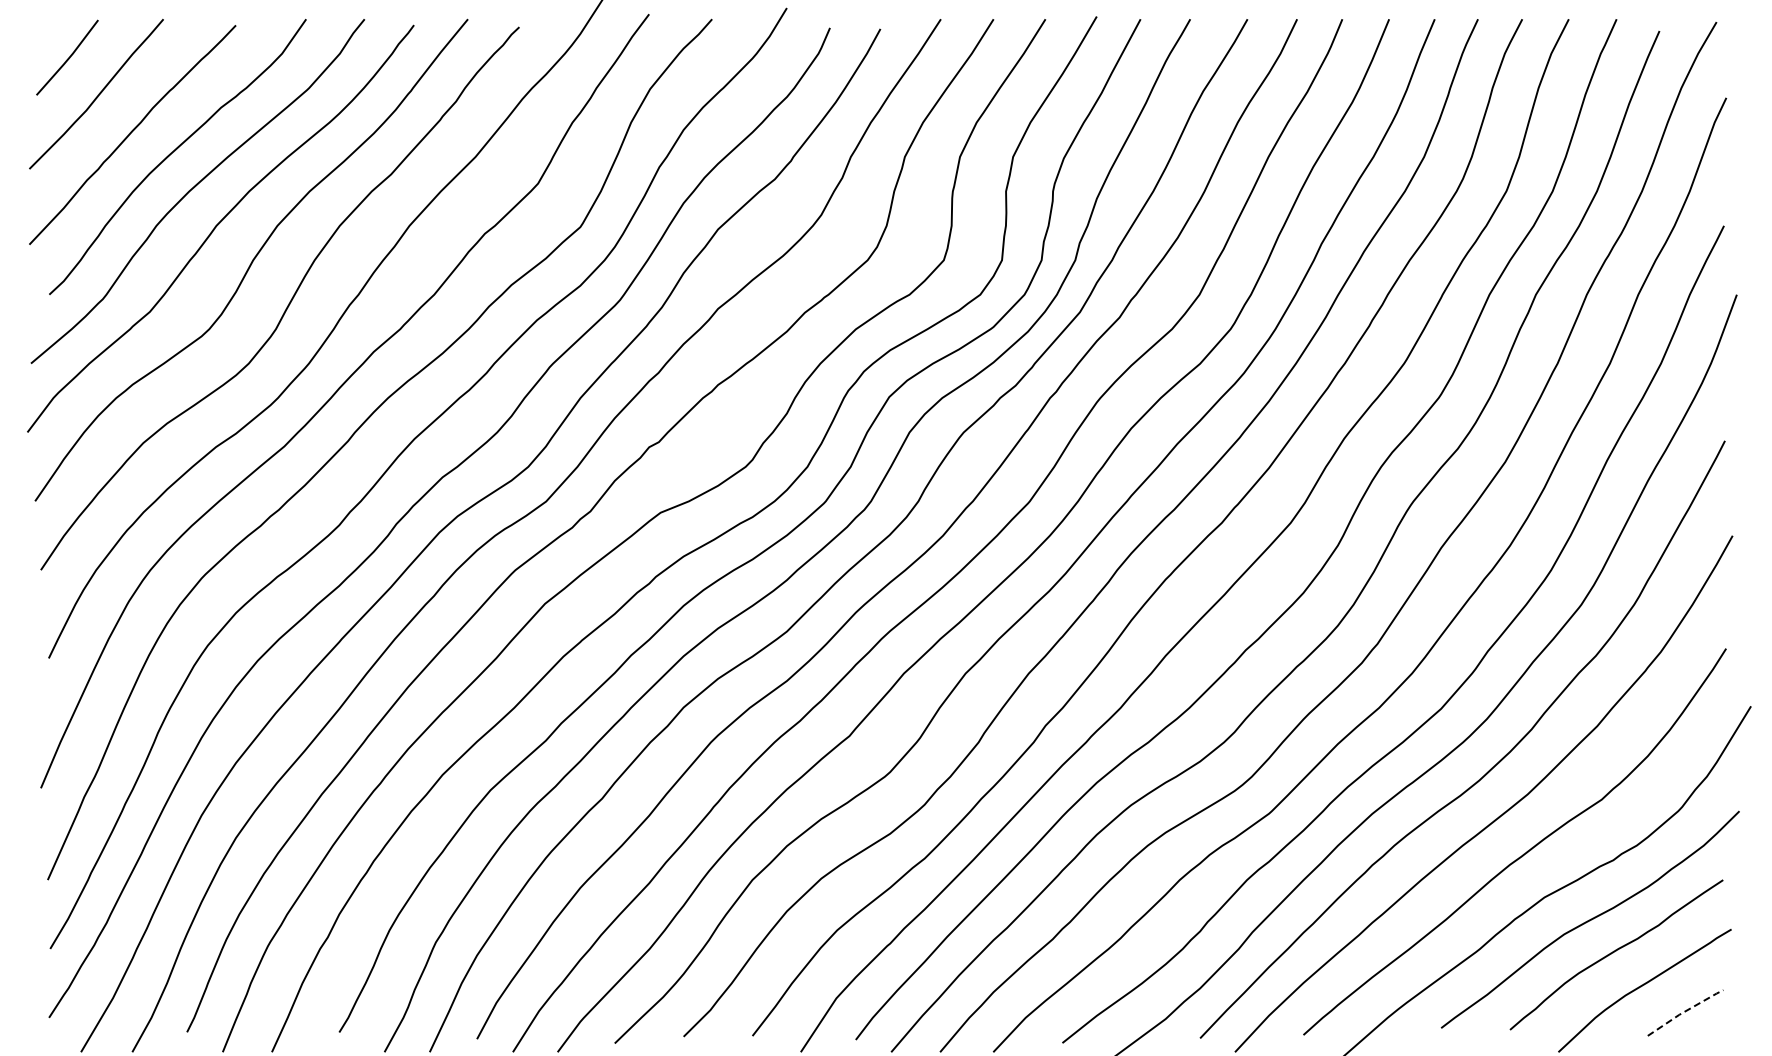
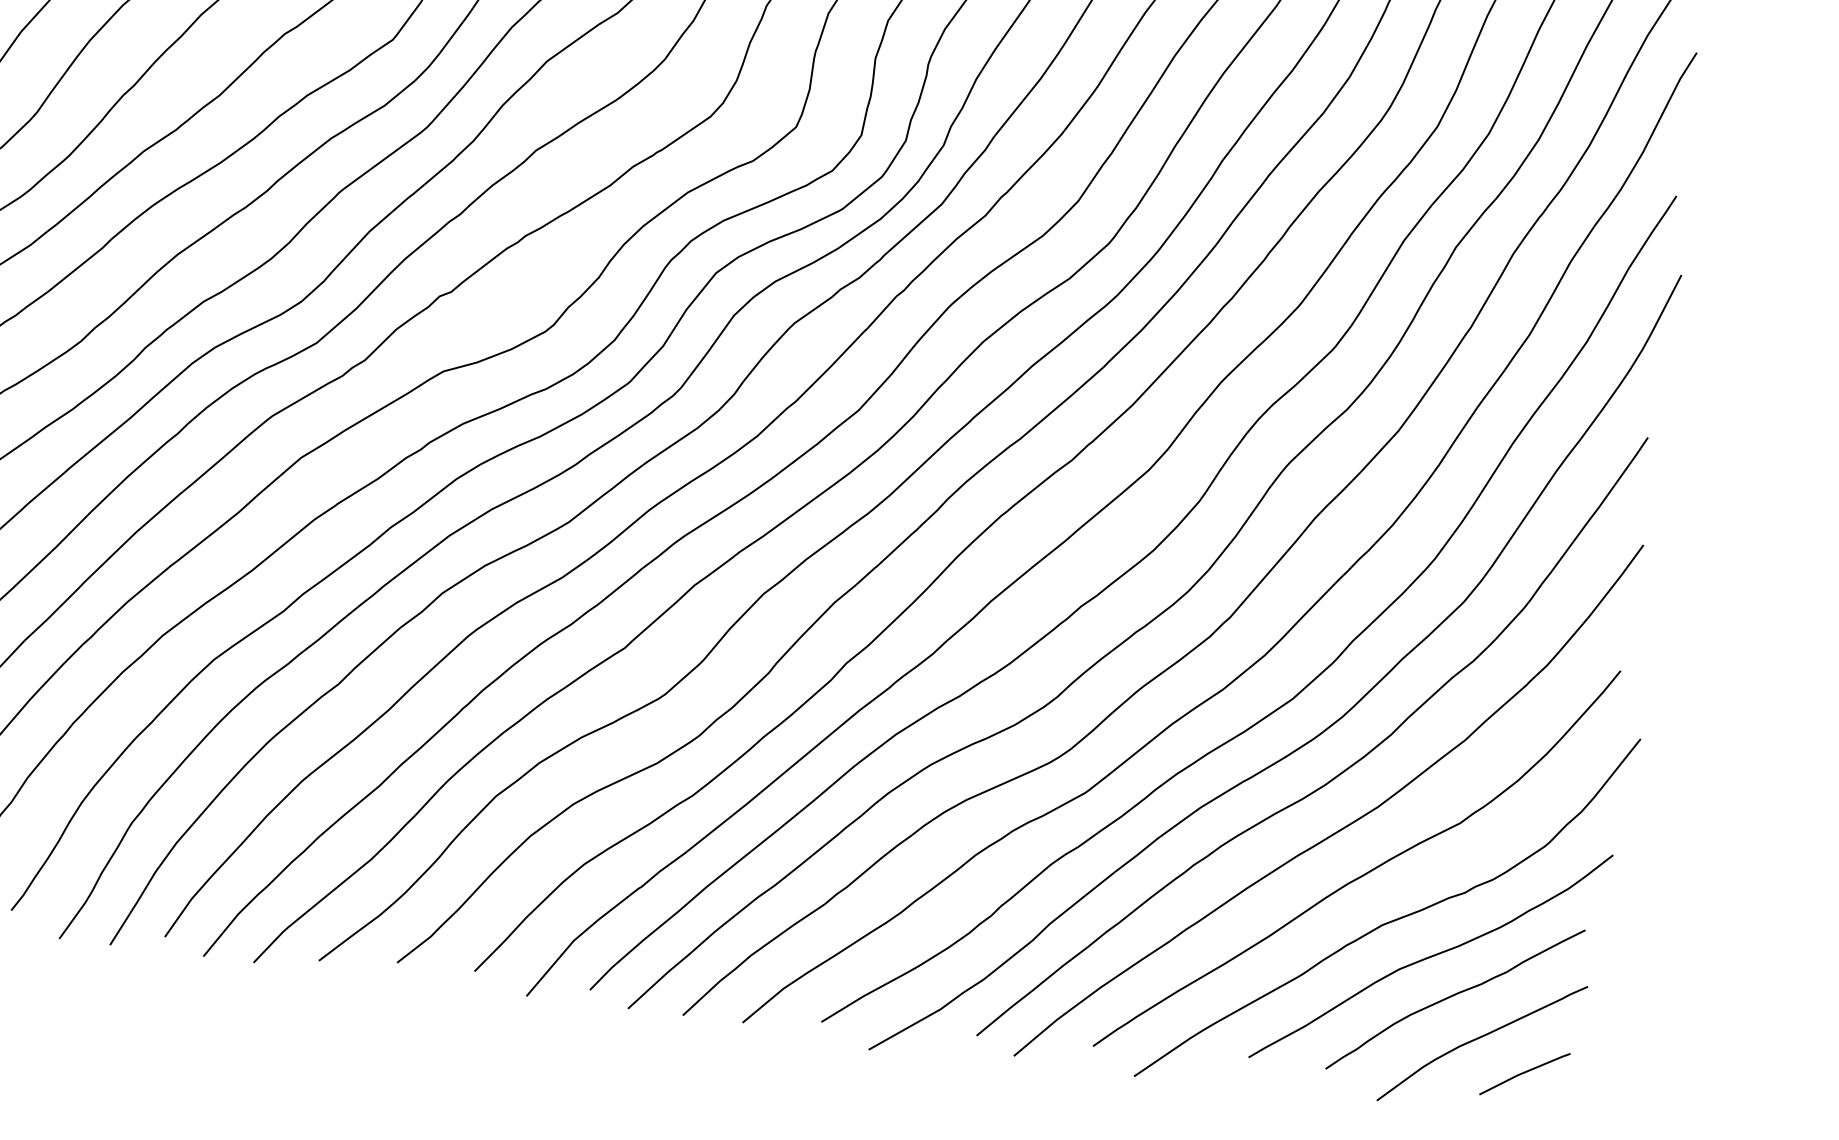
line: (1685, 1011) -> (1525, 1072), dashed -> solid

